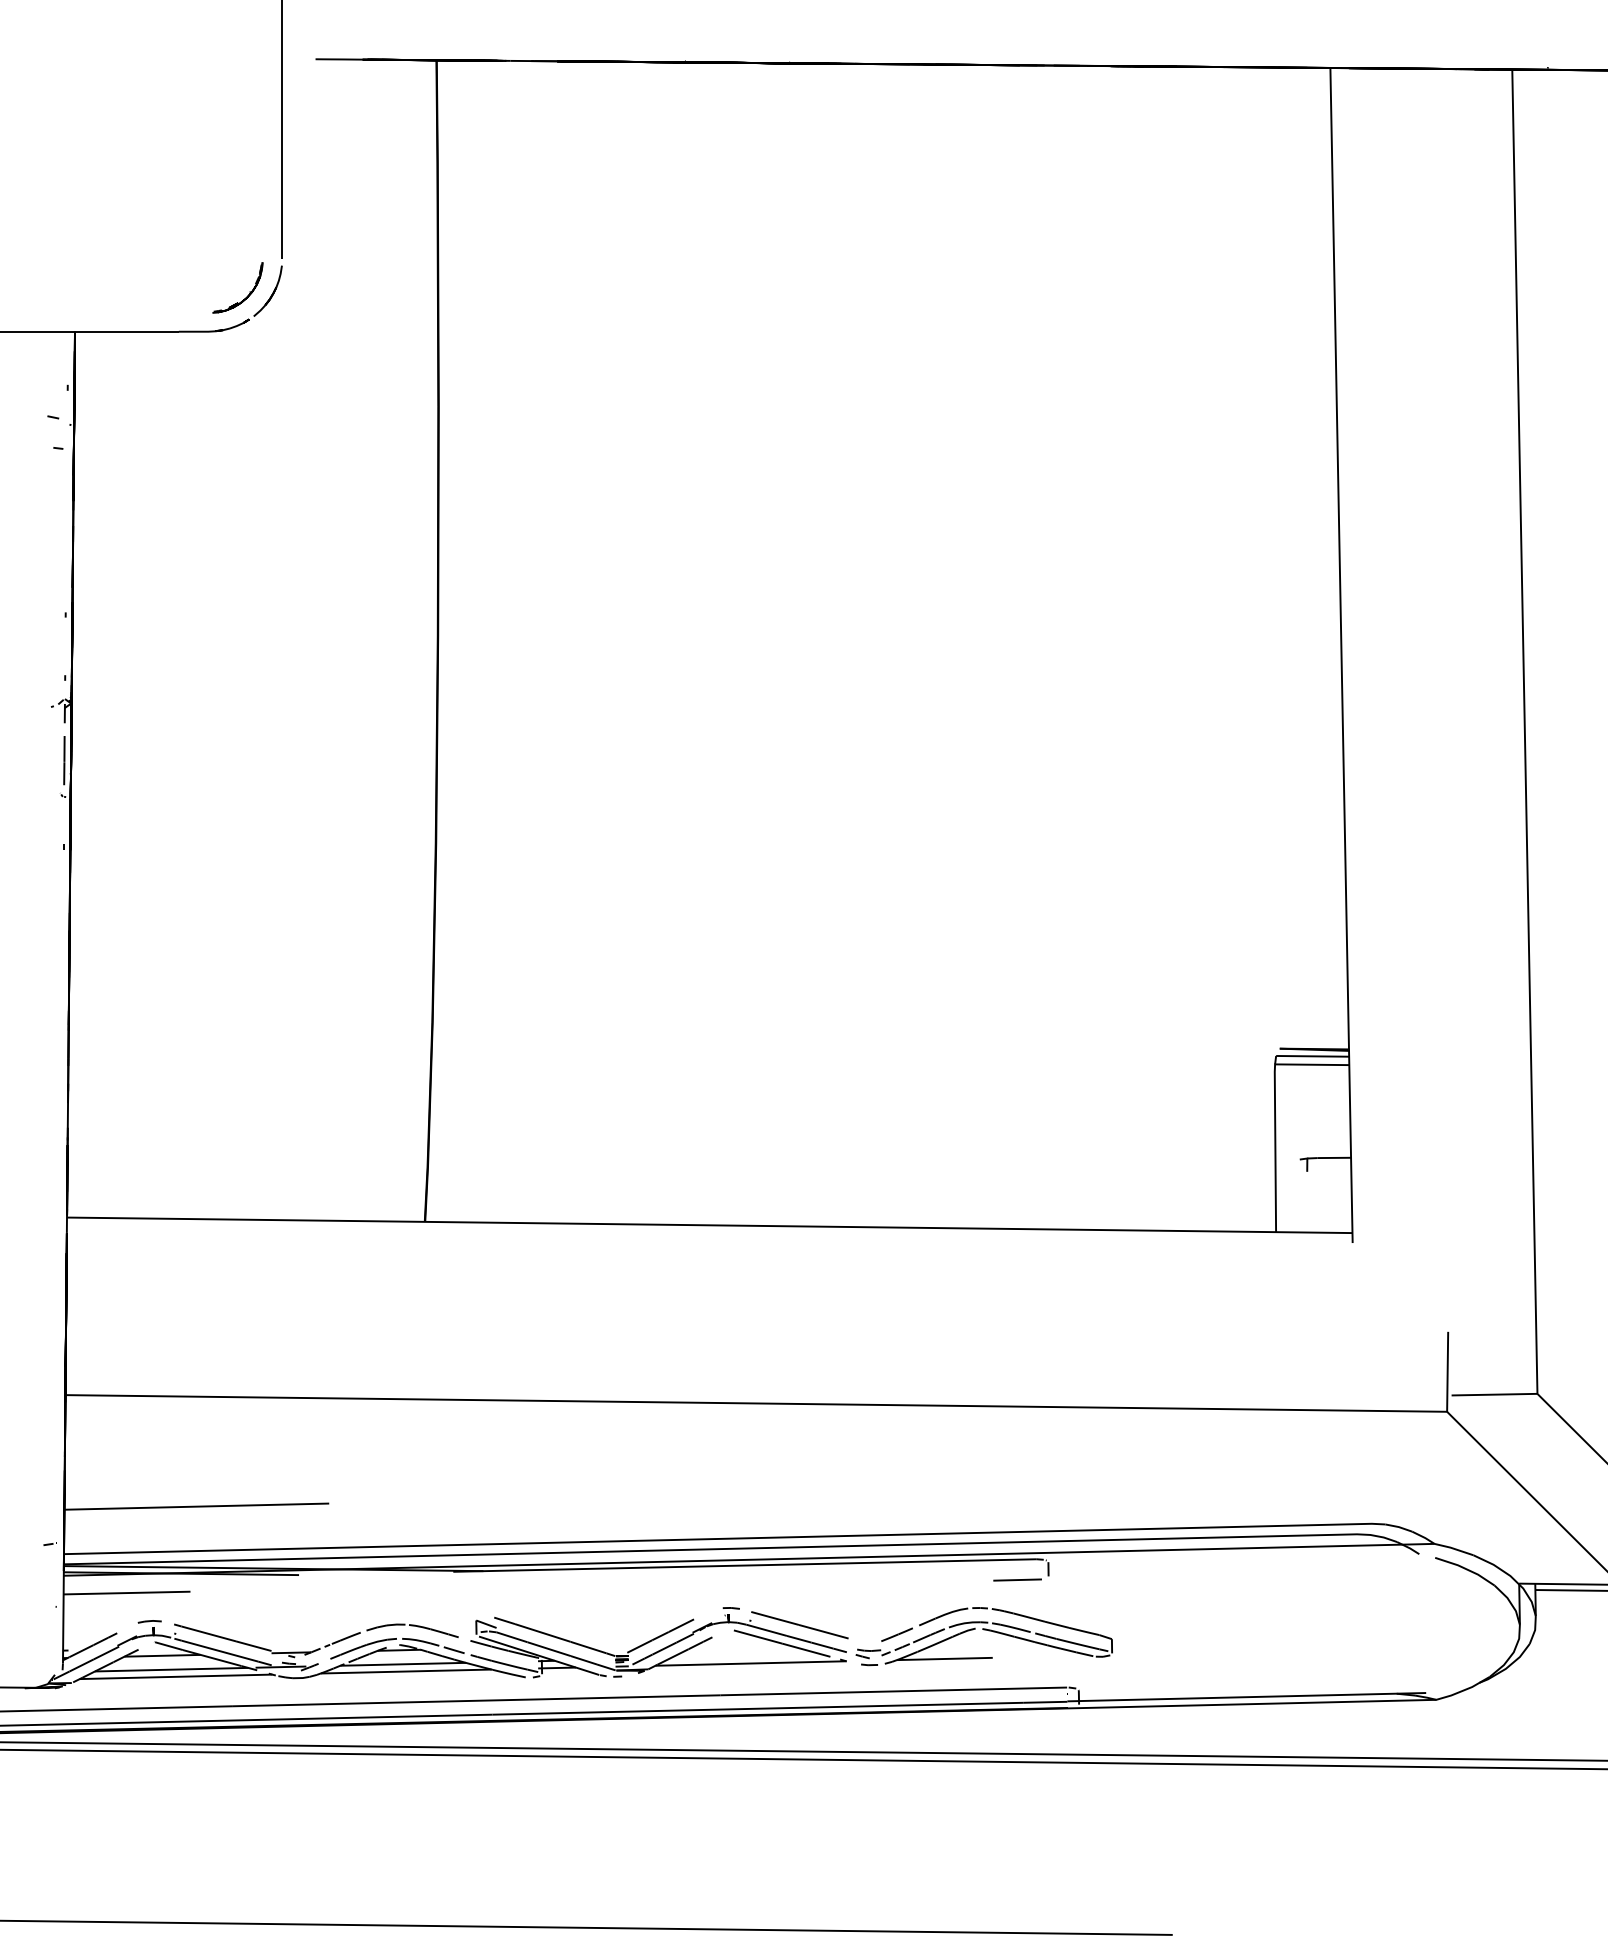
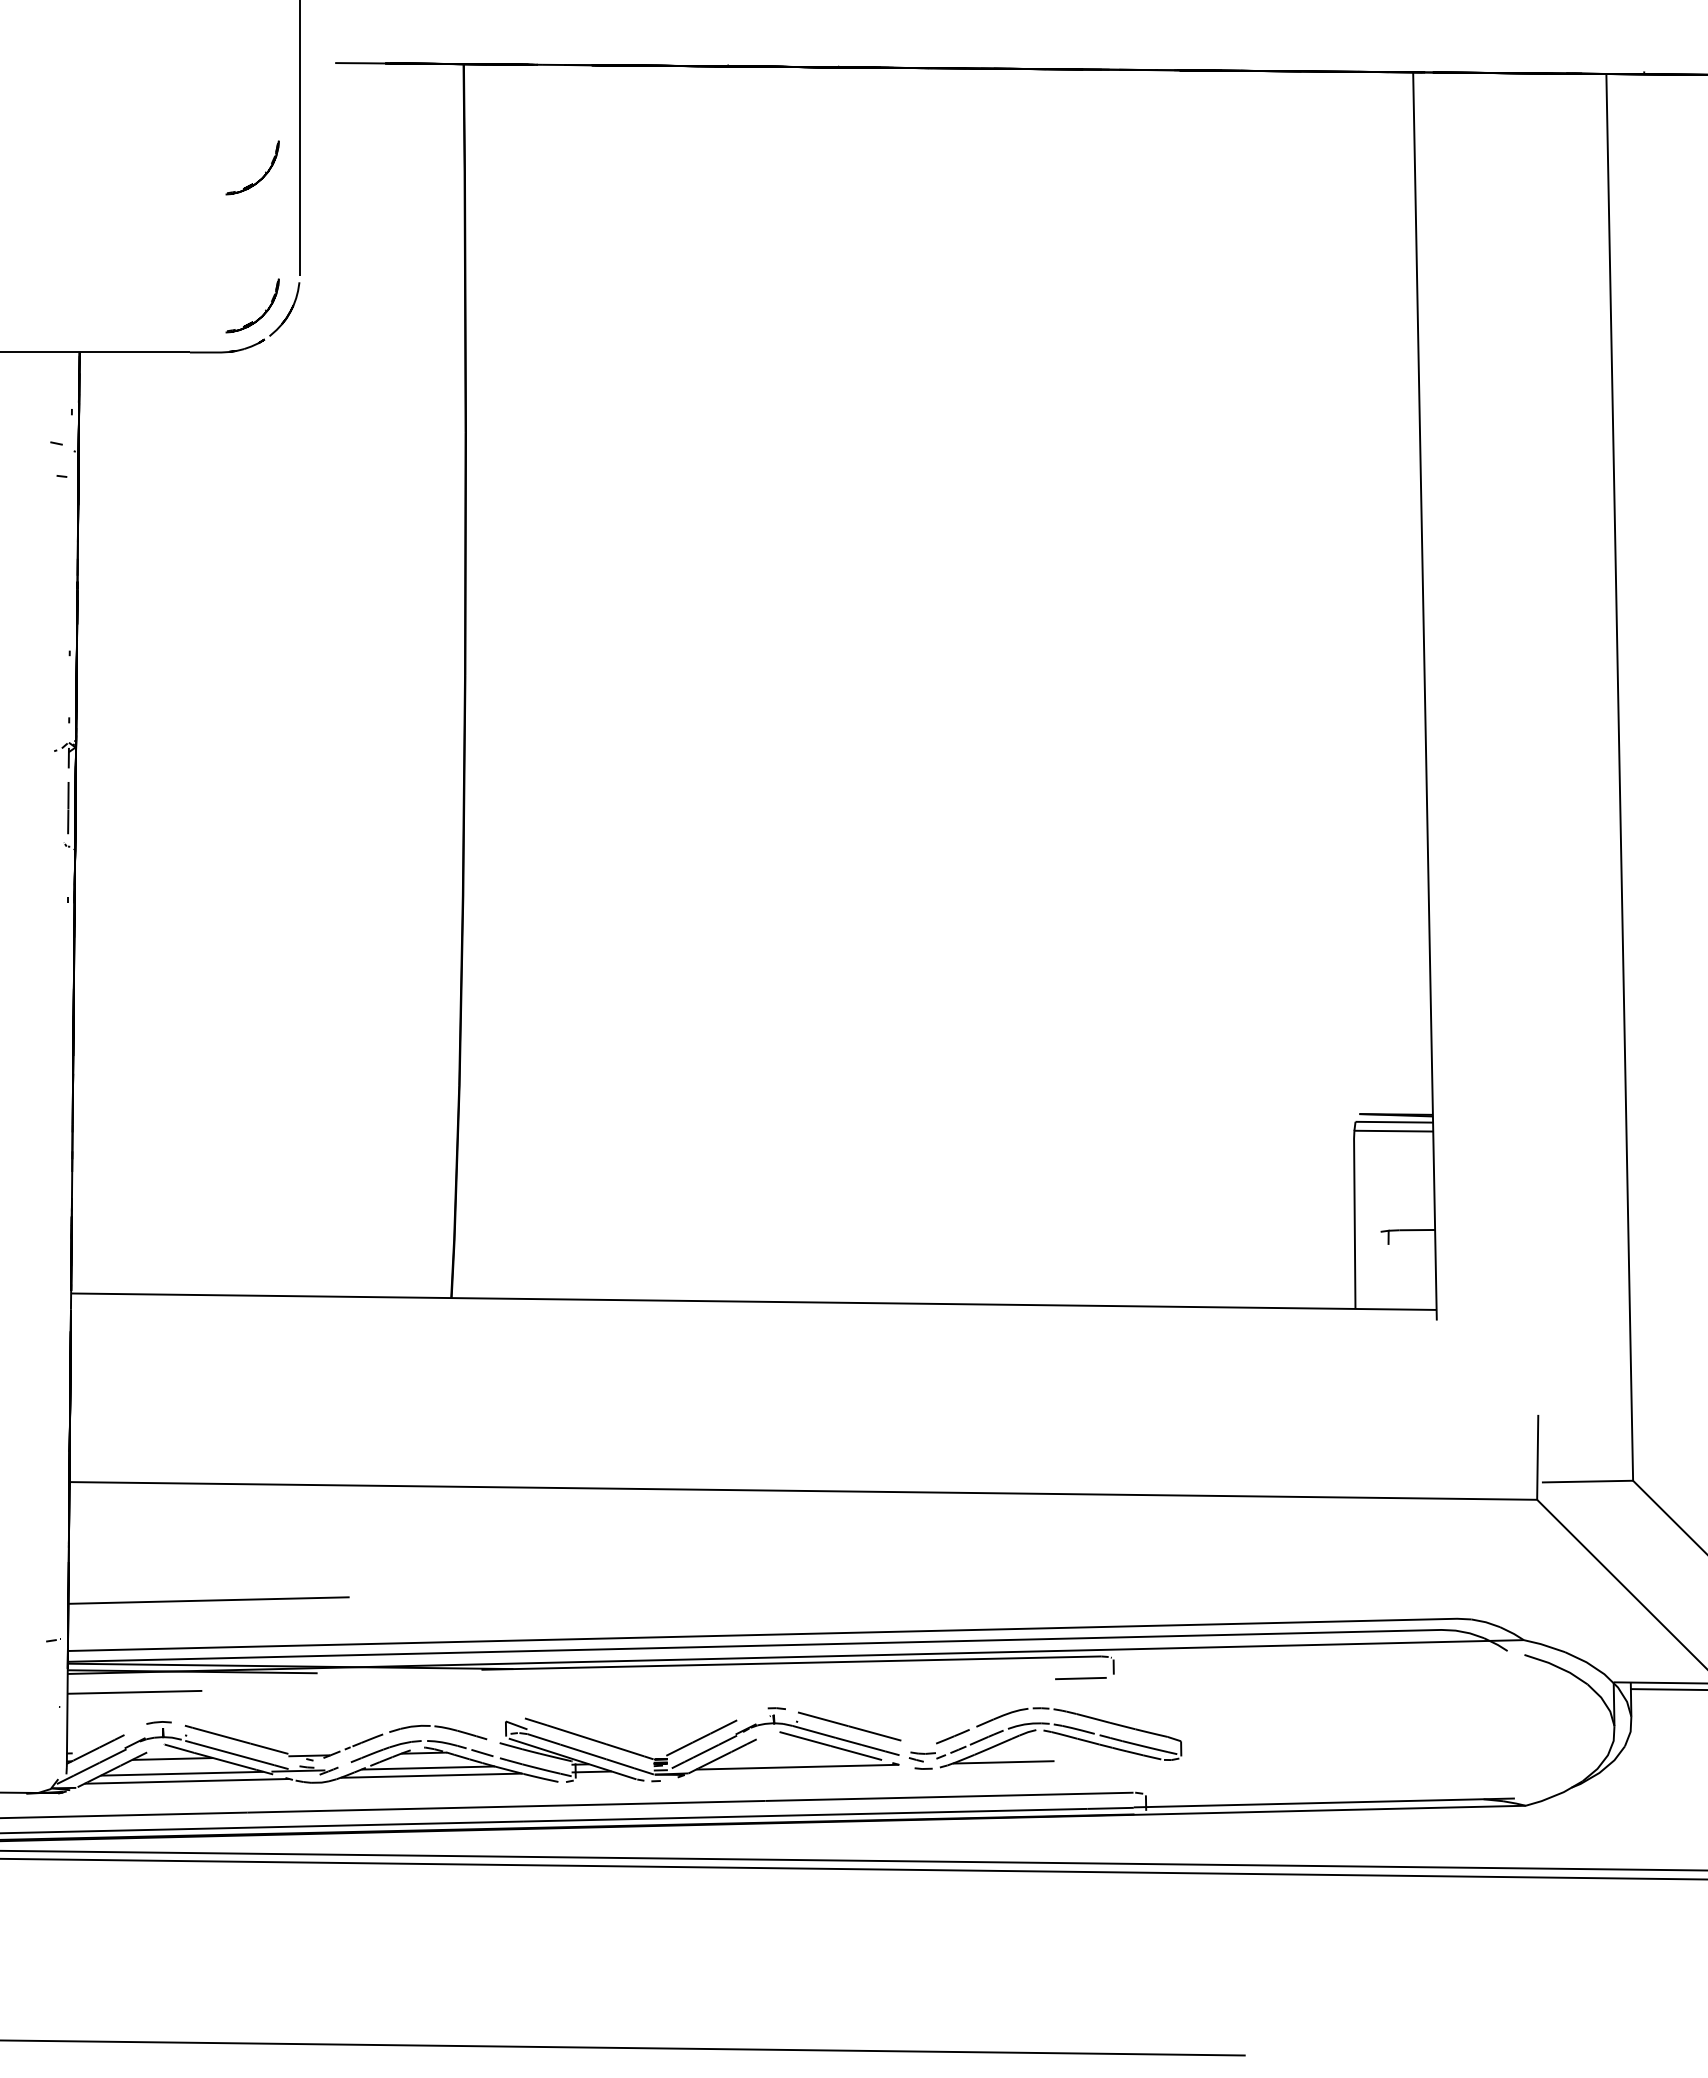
part: (247, 166) -> (262, 176), added

